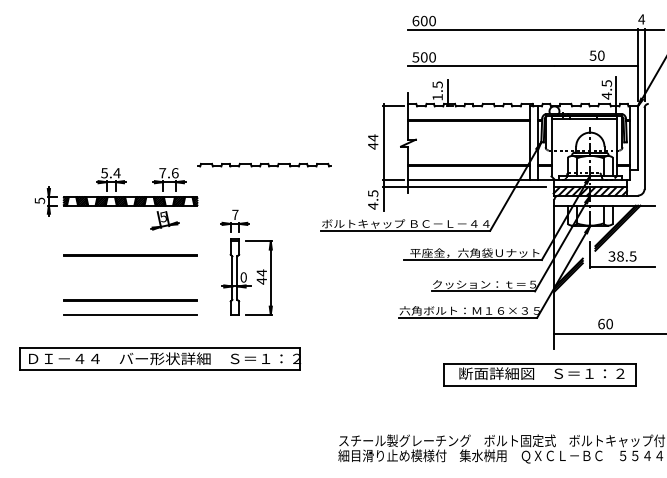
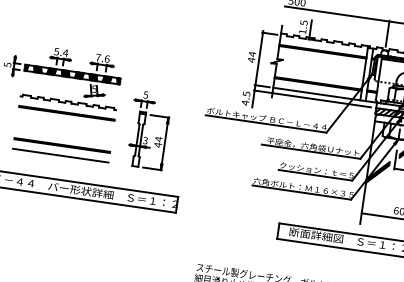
line: (554, 83) -> (387, 33), added
part: (264, 164) -> (68, 101), moved
text: (235, 214) -> (146, 94), 7 -> 5
text: (243, 277) -> (145, 140), 0 -> 3

